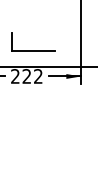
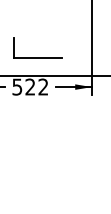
text: (15, 75) -> (17, 86), 222 -> 522

